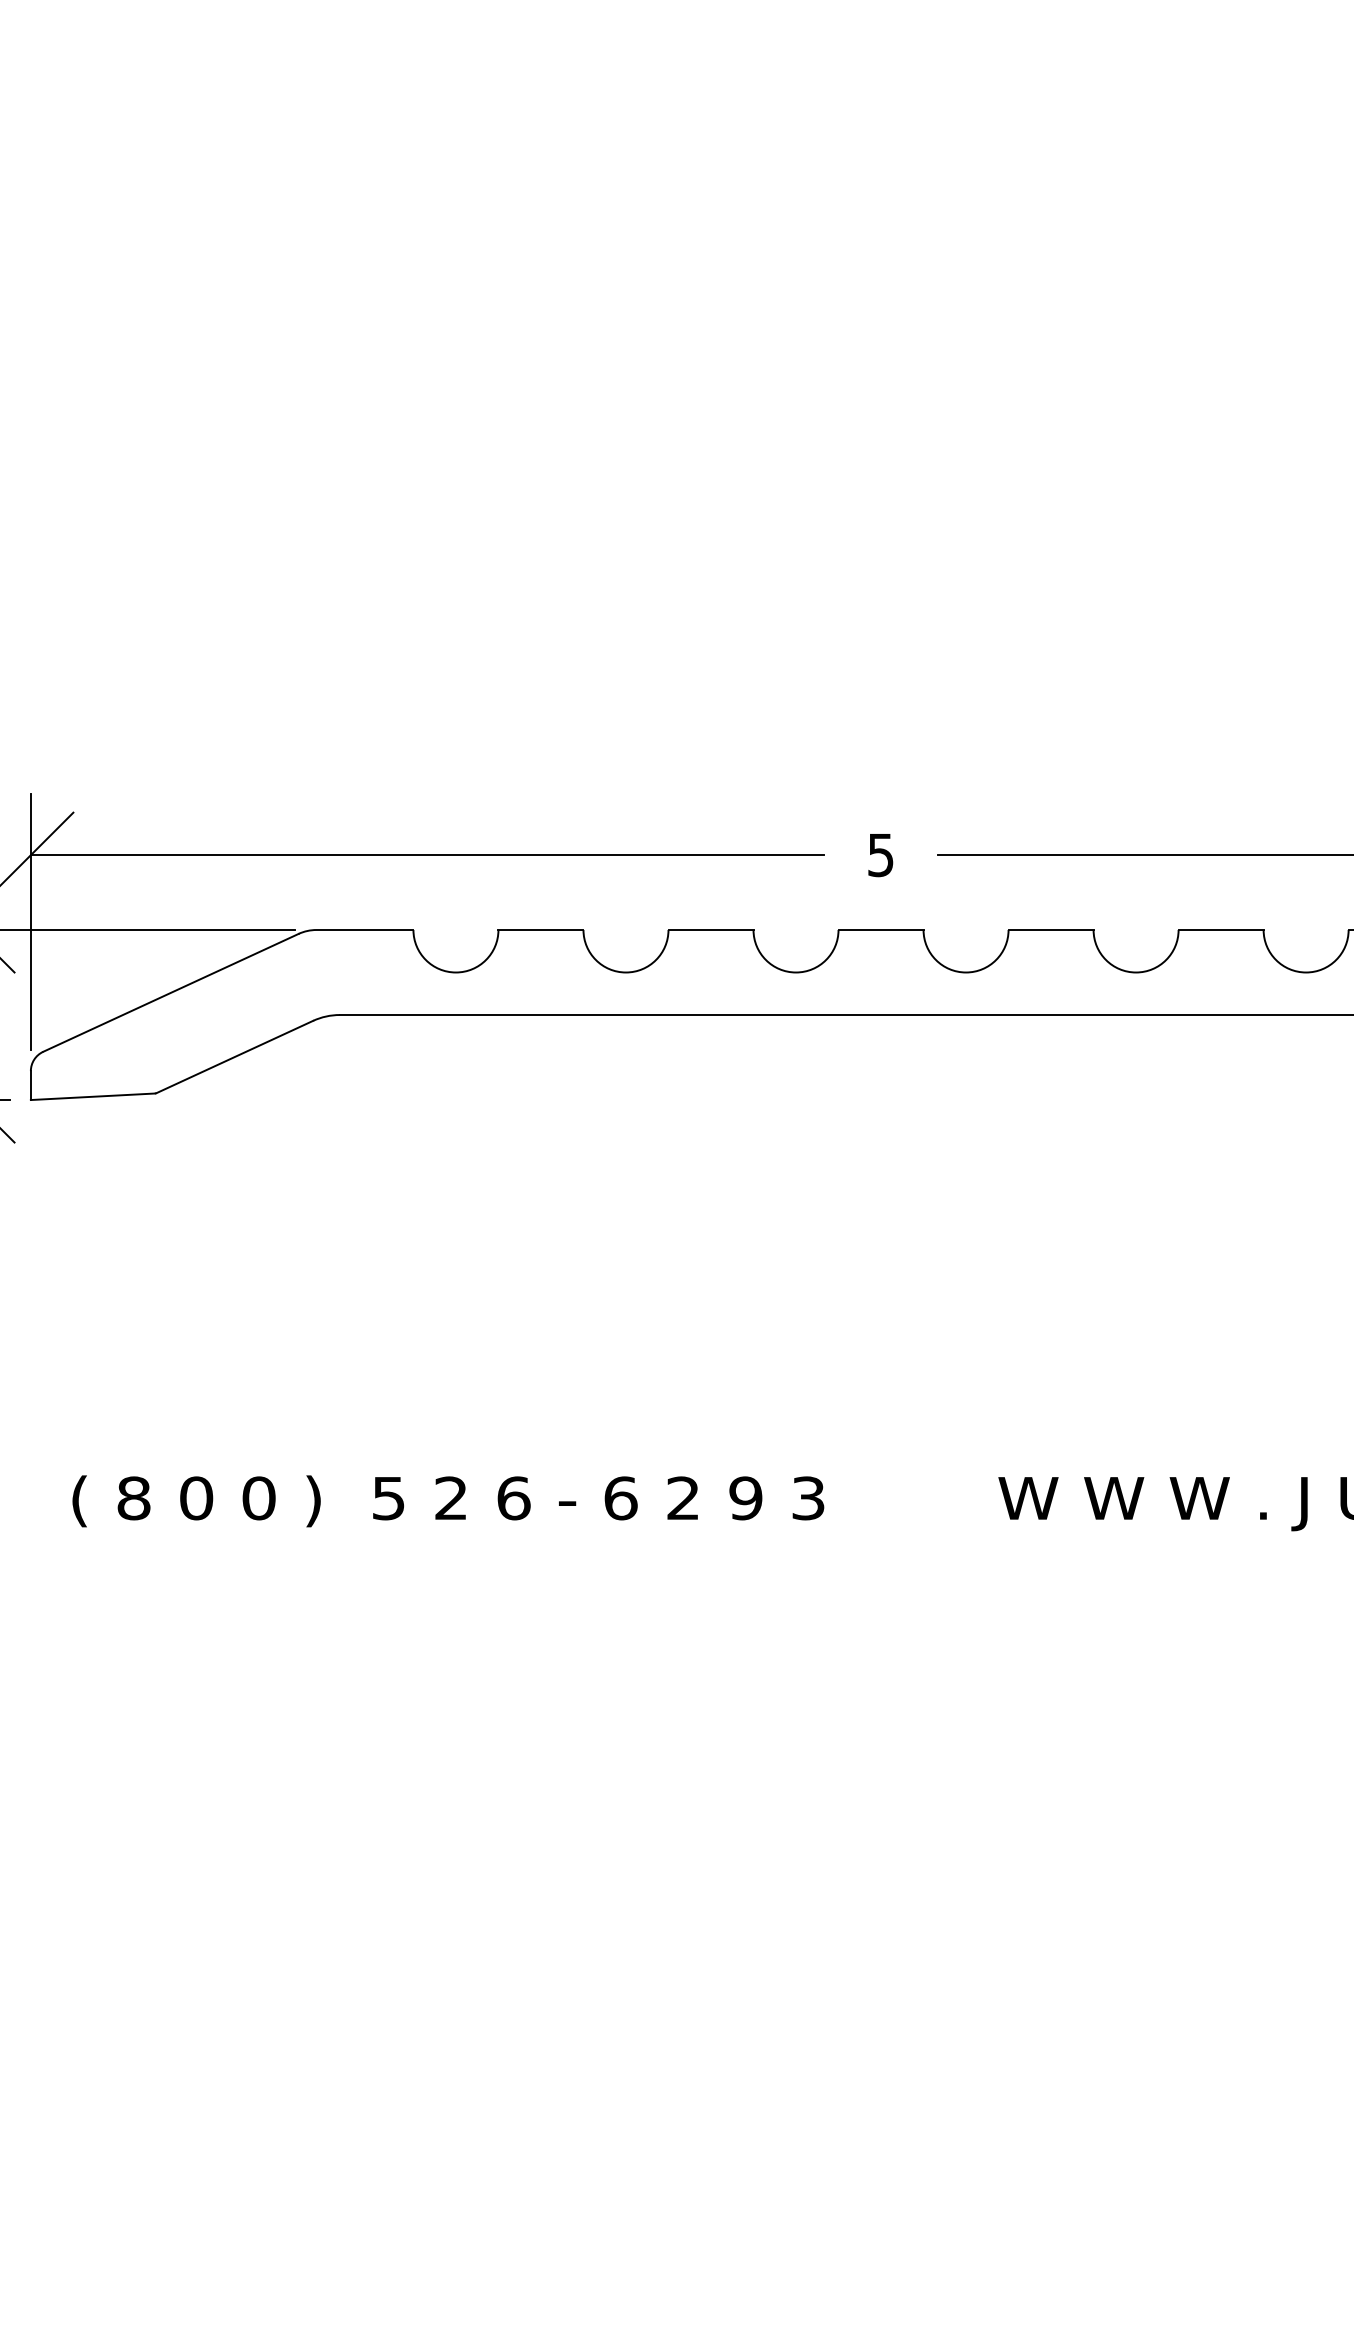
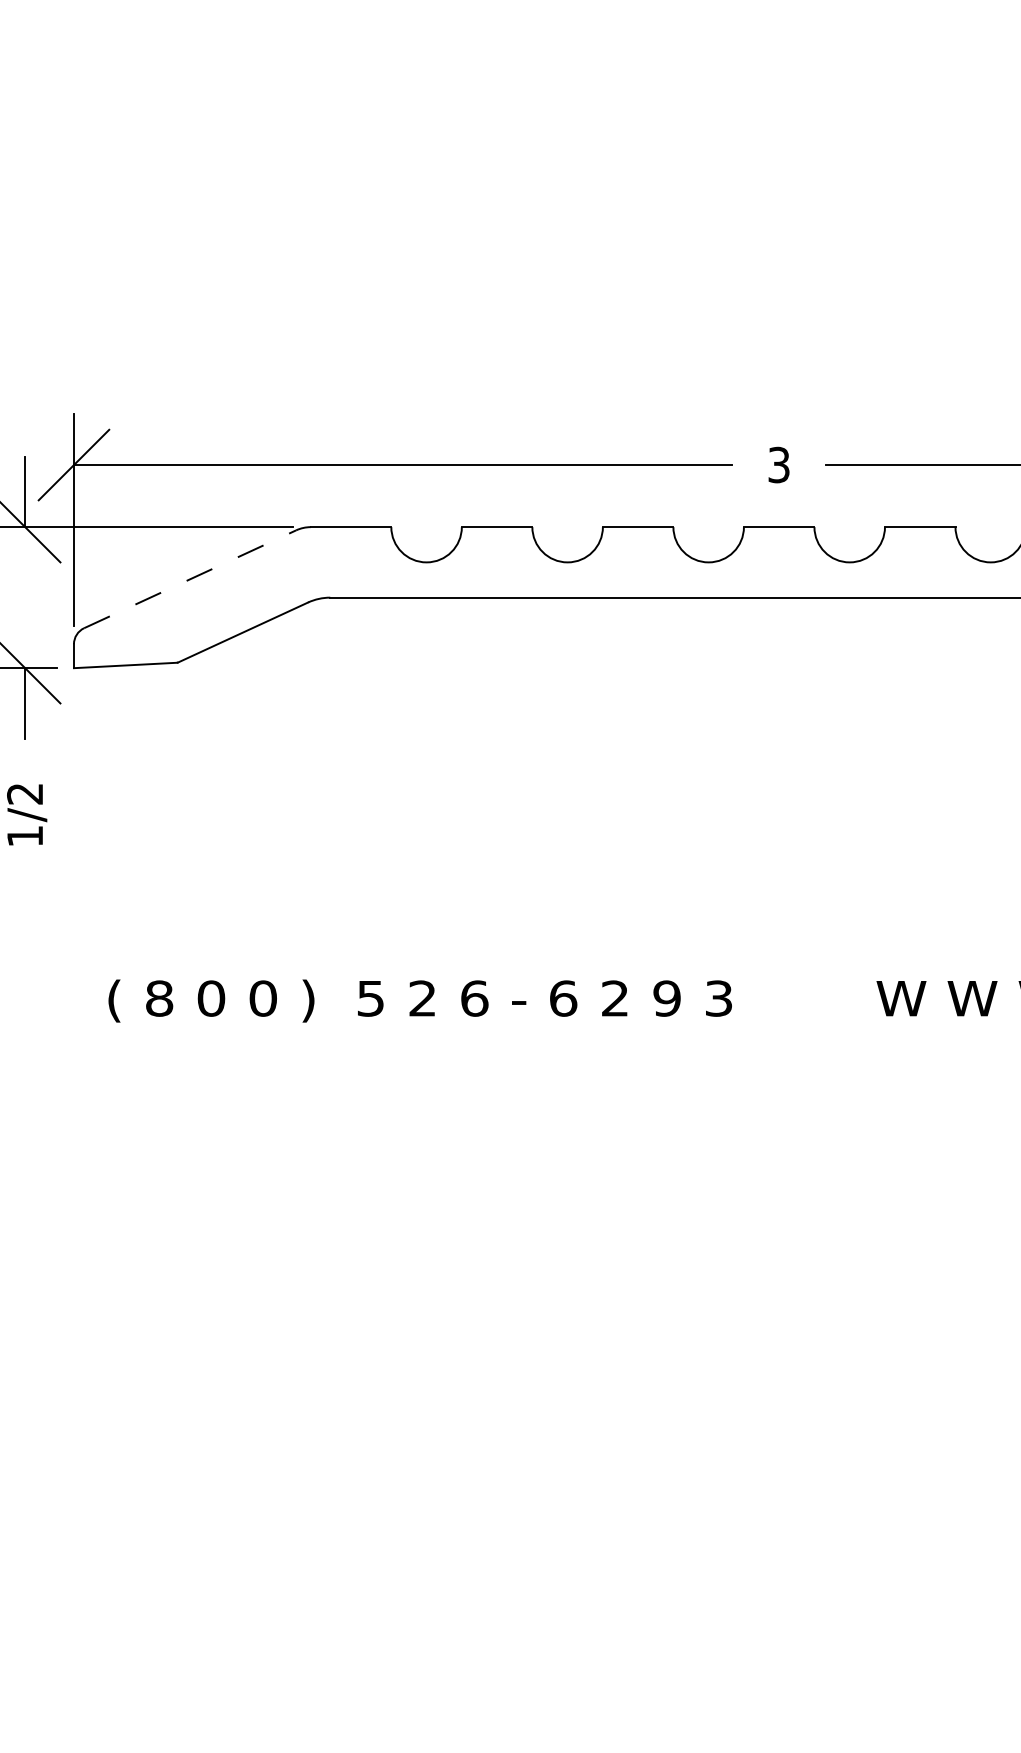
text: (880, 854) -> (778, 464), 5 -> 3
line: (170, 992) -> (189, 578), solid -> dashed

